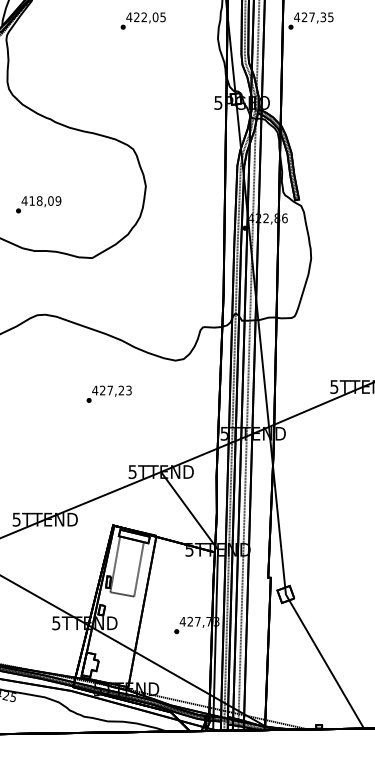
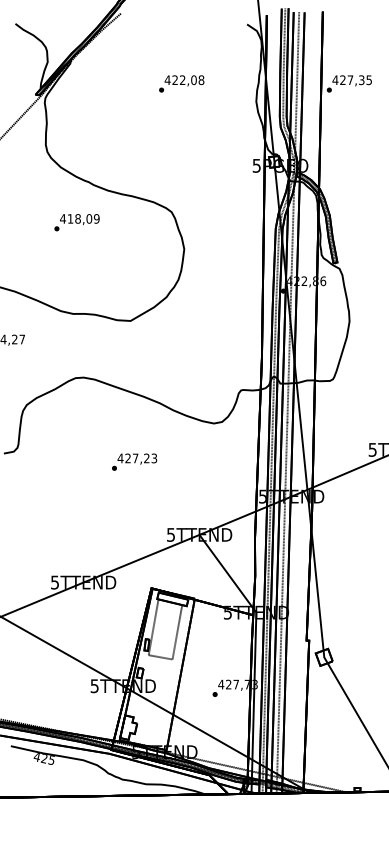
text: (163, 17) -> (201, 80), 422,05 -> 422,08
text: (38, 204) -> (76, 222), moved
text: (109, 393) -> (134, 461), moved

